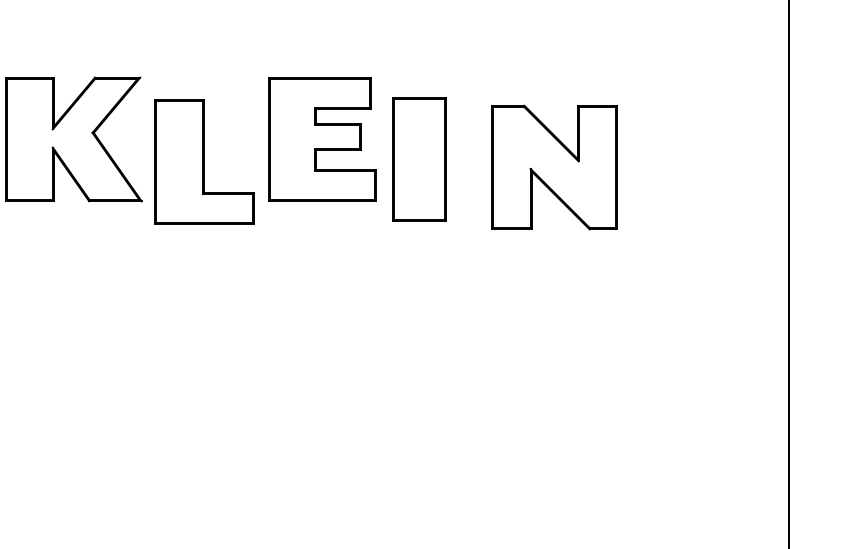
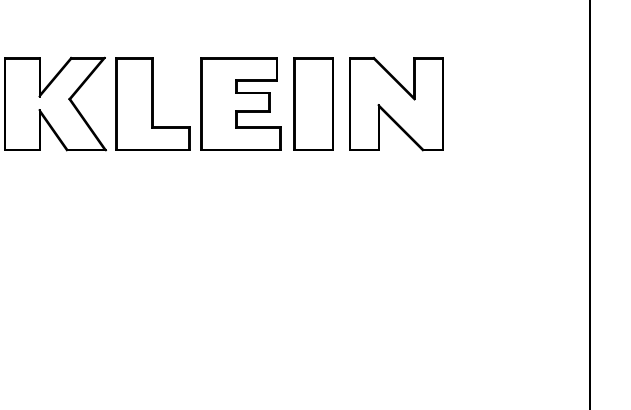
part: (419, 158) -> (313, 103), moved
part: (203, 161) -> (152, 103), moved
part: (554, 168) -> (396, 104), moved

